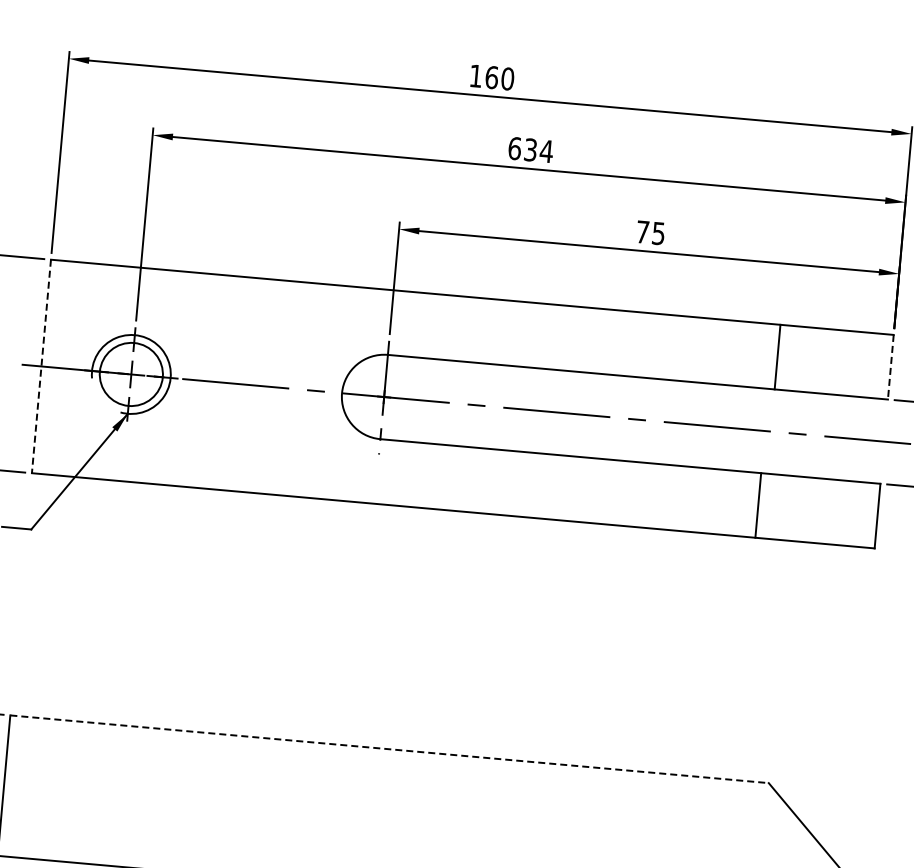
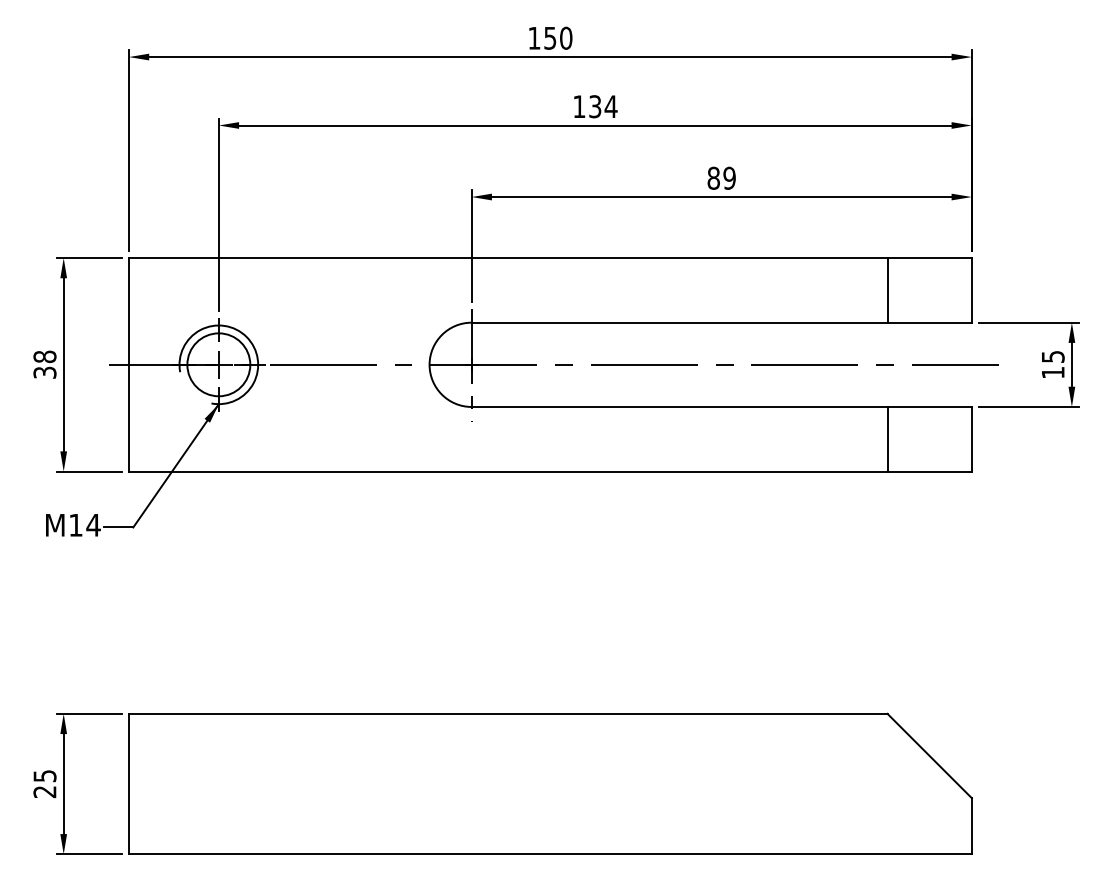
text: (492, 76) -> (550, 37), 160 -> 150
text: (514, 148) -> (579, 106), 634 -> 134
text: (650, 232) -> (721, 177), 75 -> 89
line: (777, 357) -> (887, 290), moved
line: (41, 366) -> (128, 364), dashed -> solid
line: (890, 367) -> (971, 290), dashed -> solid
line: (758, 504) -> (887, 438), moved
line: (389, 748) -> (508, 713), dashed -> solid

